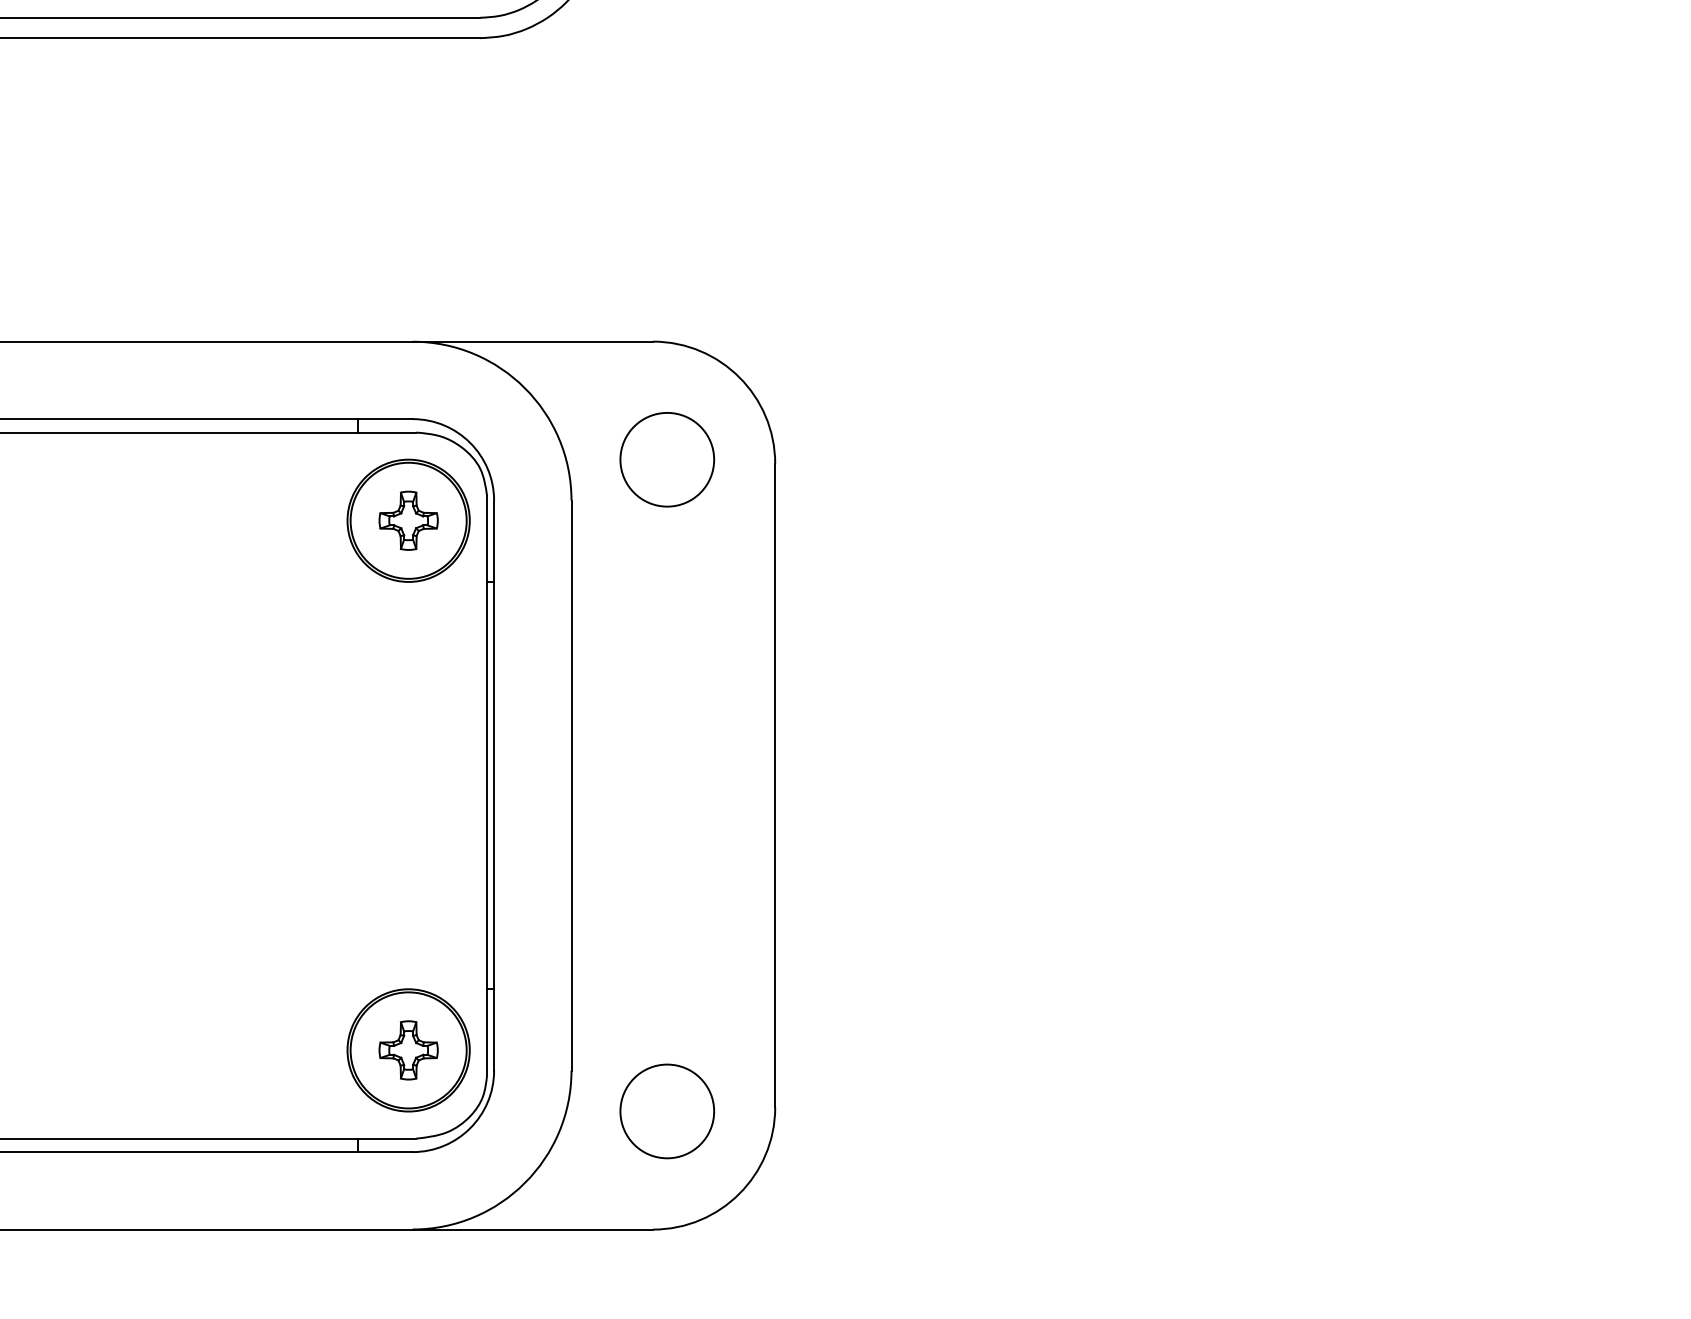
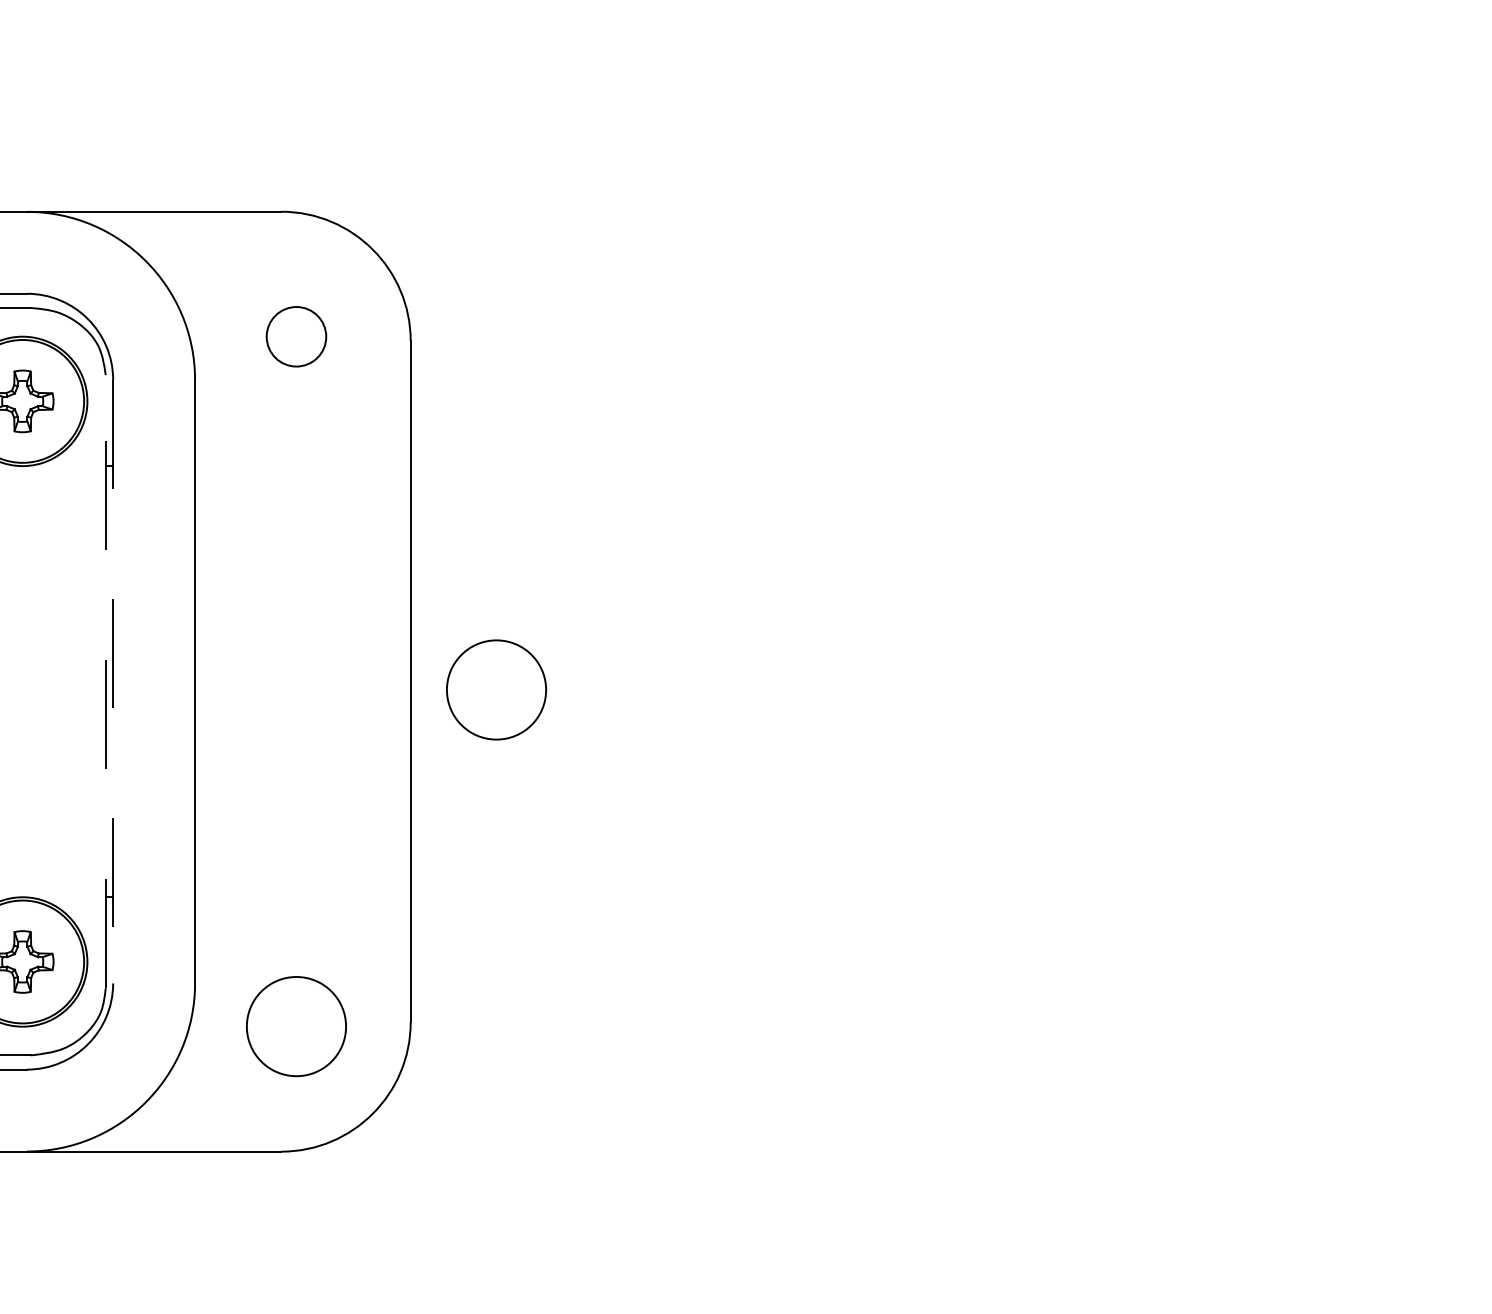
circle: (667, 459) -> (296, 336), size x0.6
line: (487, 785) -> (106, 681), solid -> dashed
line: (494, 786) -> (113, 682), solid -> dashed
circle: (856, 793) -> (496, 690), added

